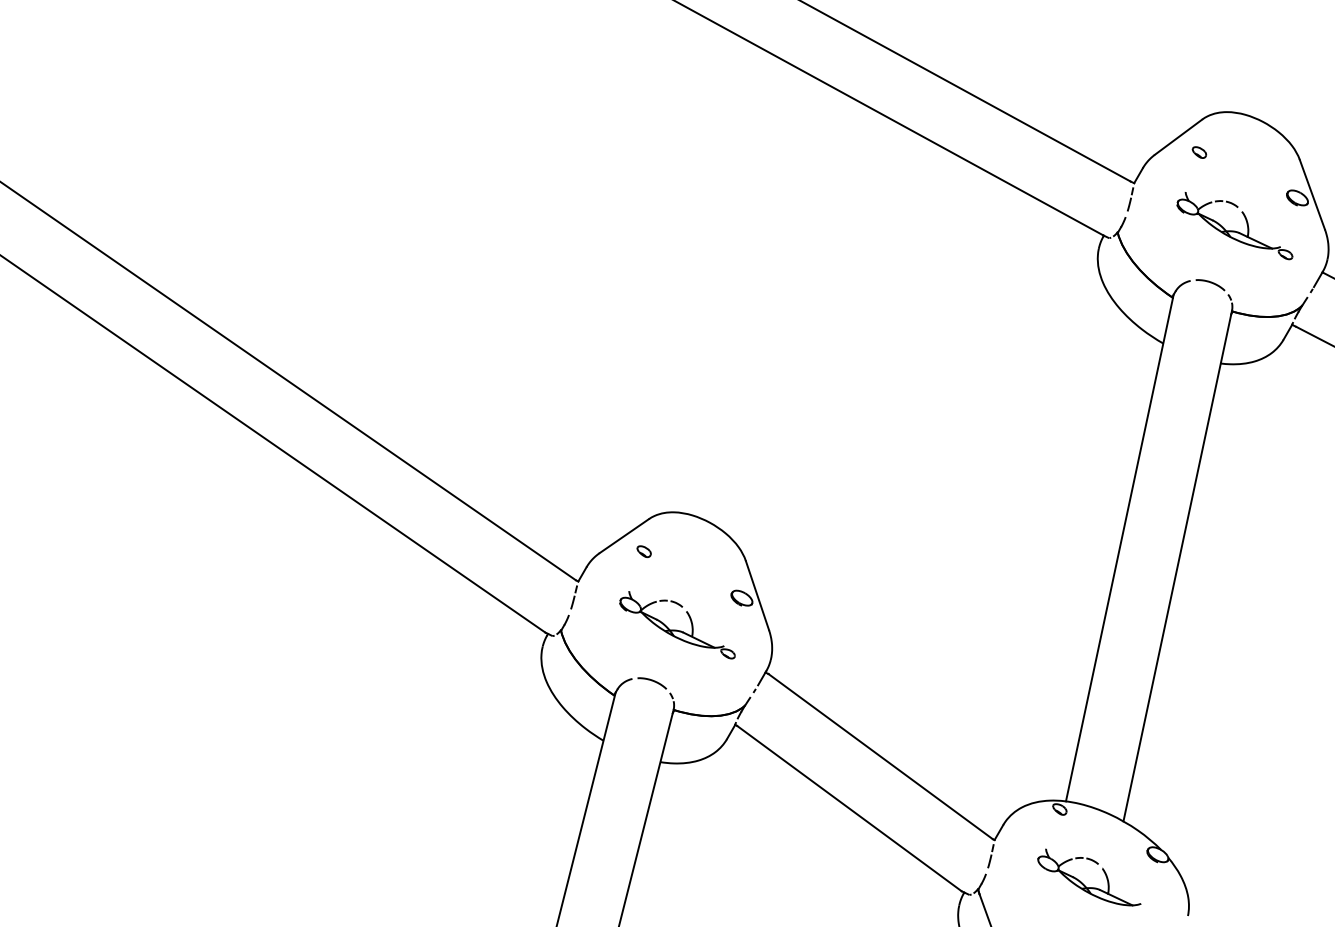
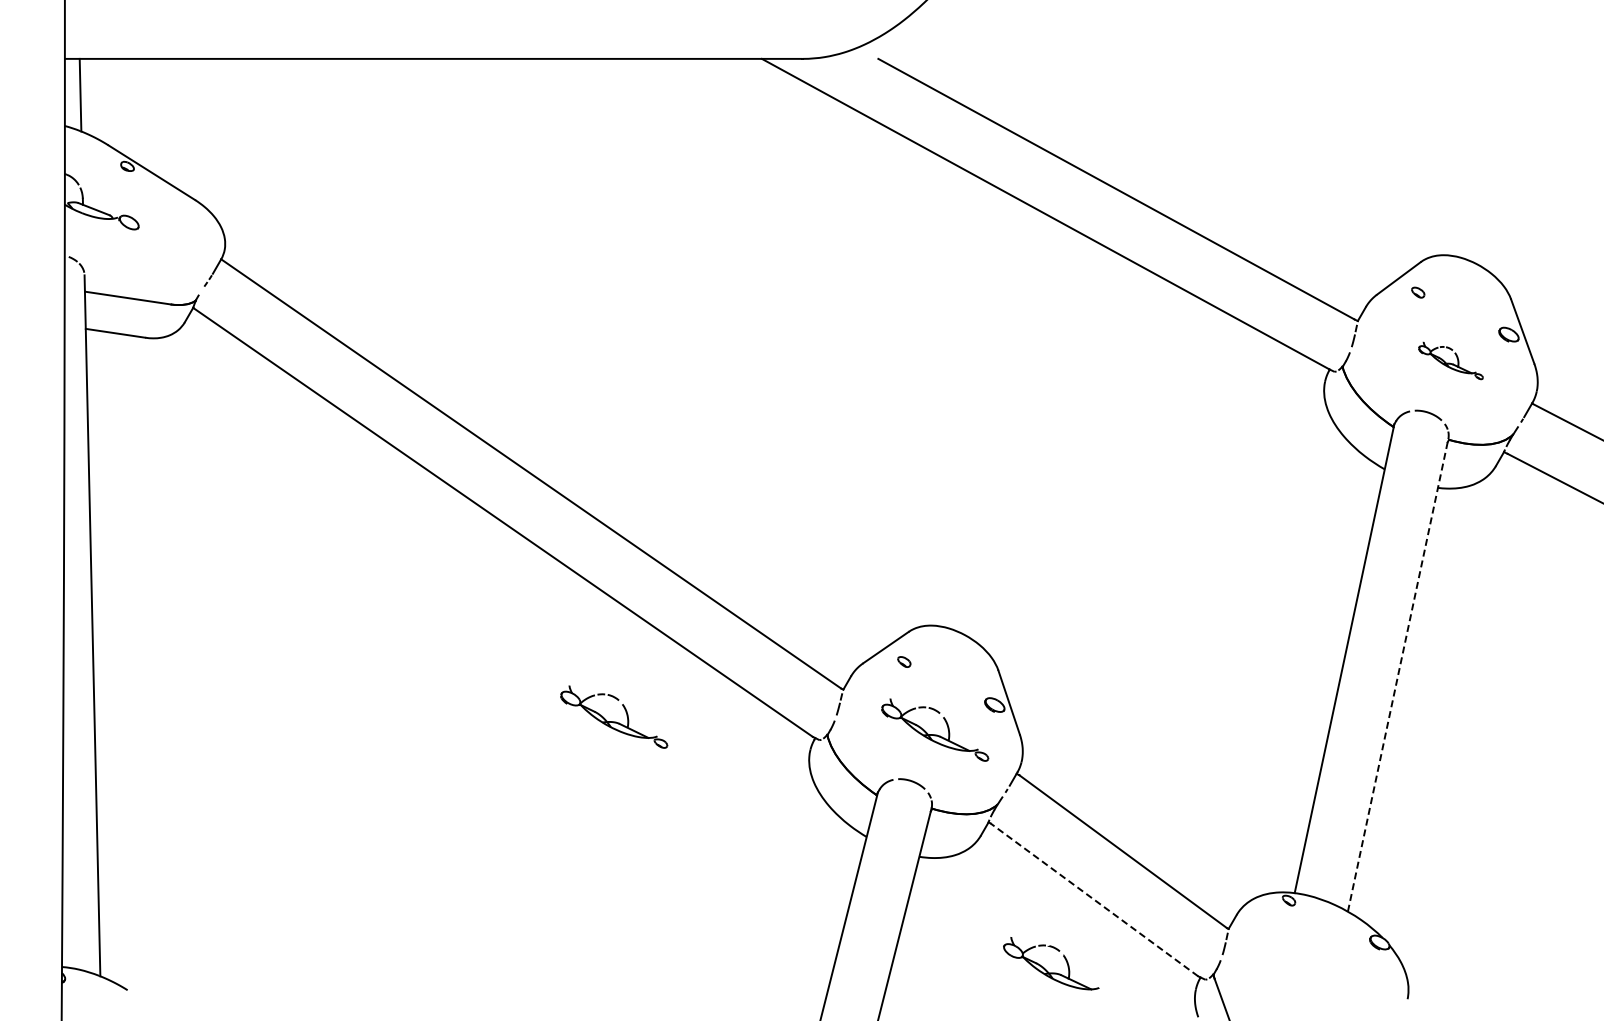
part: (1234, 225) -> (1450, 360), size x0.6
line: (1178, 566) -> (1398, 675), solid -> dashed
part: (331, 610) -> (614, 716), added
line: (848, 808) -> (1093, 899), solid -> dashed
part: (1083, 882) -> (1045, 968), moved

